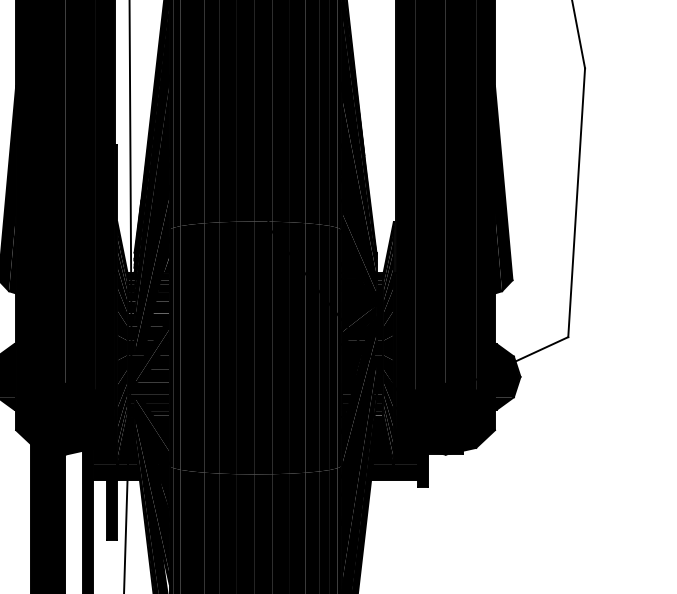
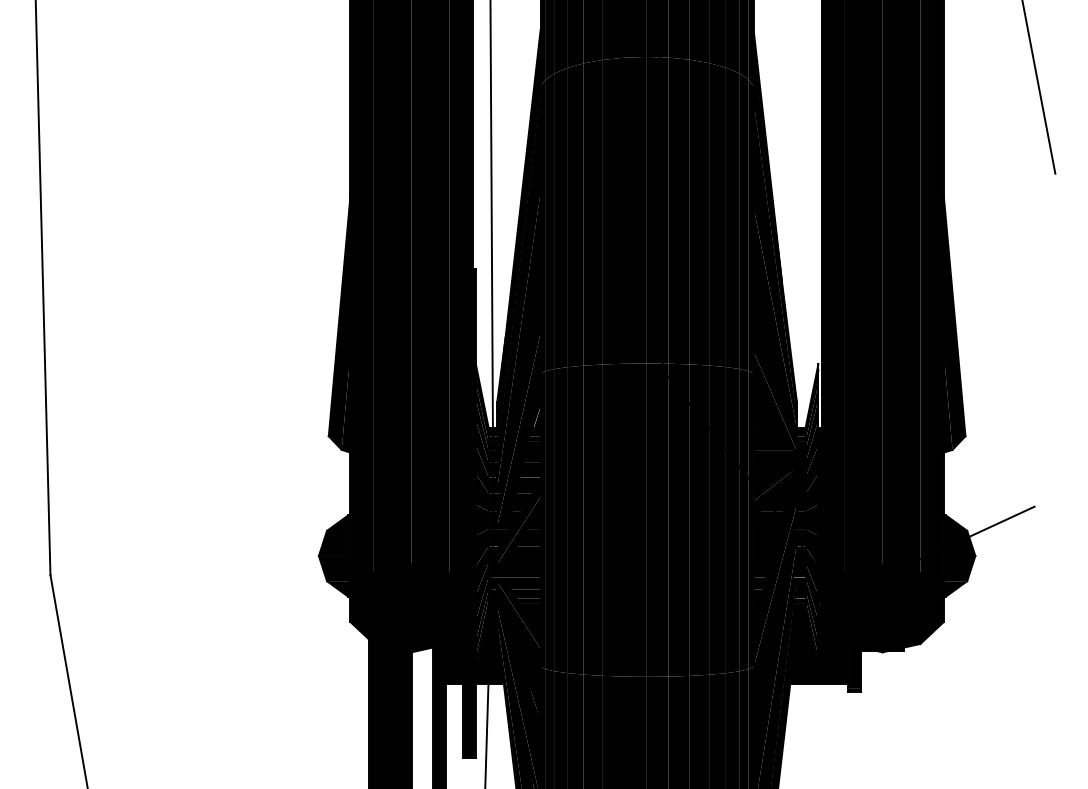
line: (576, 202) -> (1044, 339), removed

